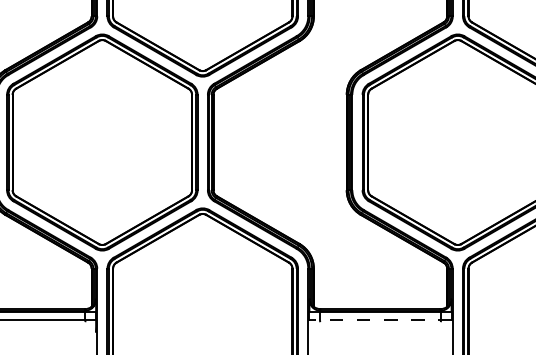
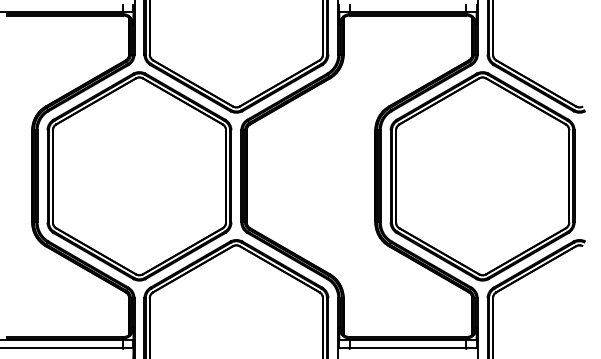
line: (381, 320) -> (408, 348), dashed -> solid

